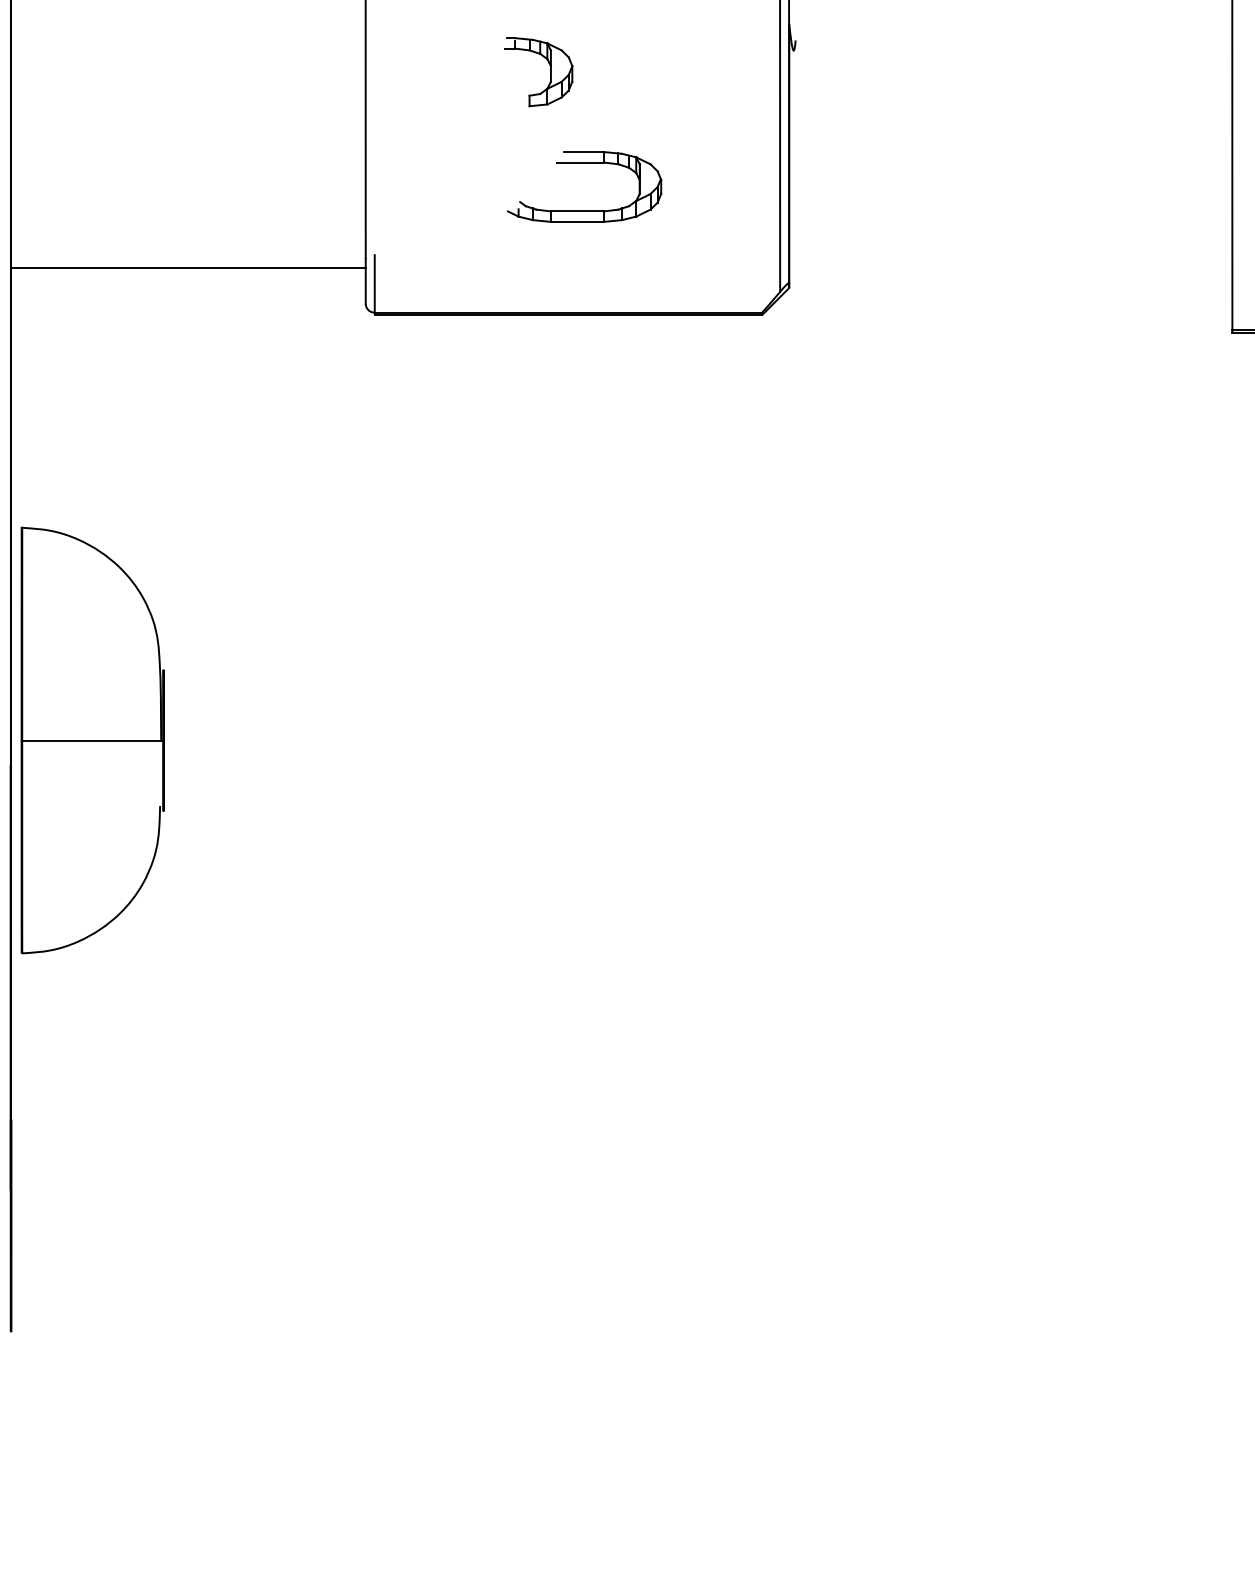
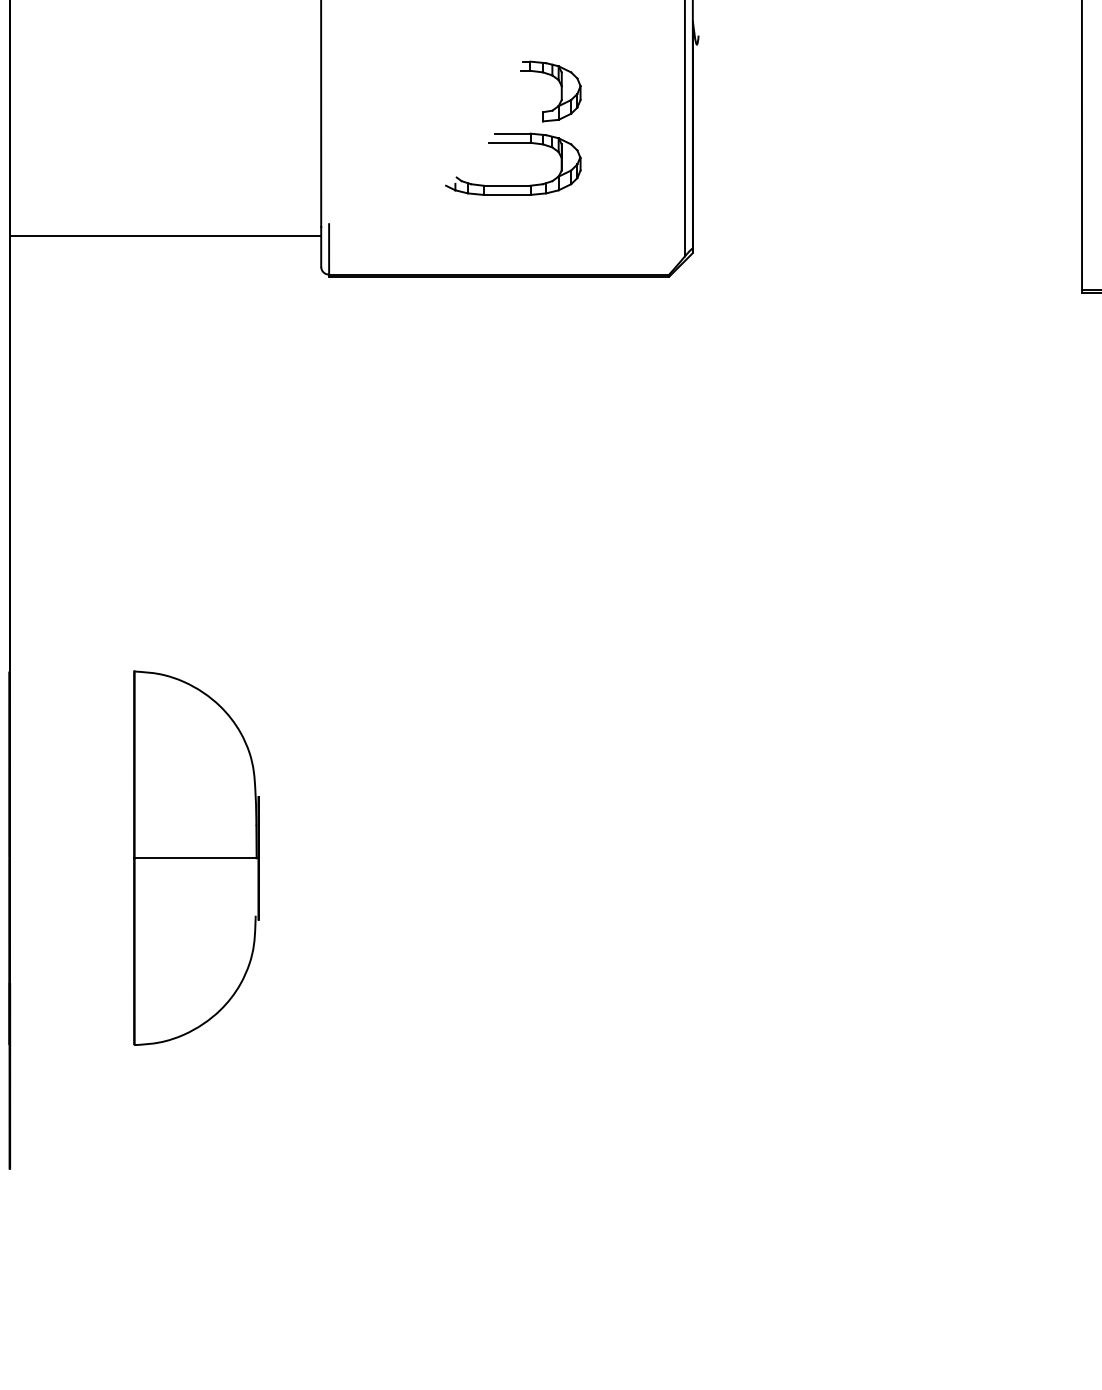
part: (549, 72) -> (560, 91), moved
part: (92, 739) -> (196, 857), moved

